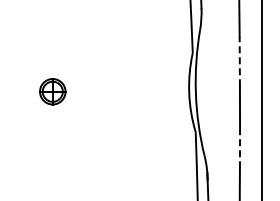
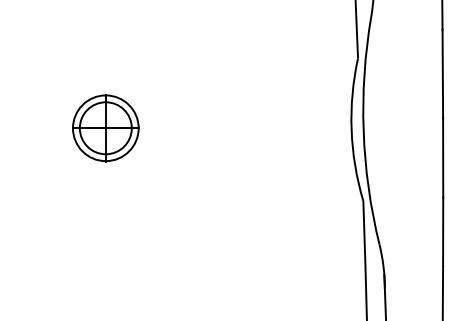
line: (239, 61) -> (442, 73), dashed -> solid
part: (52, 91) -> (105, 127), size x1.43
line: (239, 148) -> (442, 230), dashed -> solid

